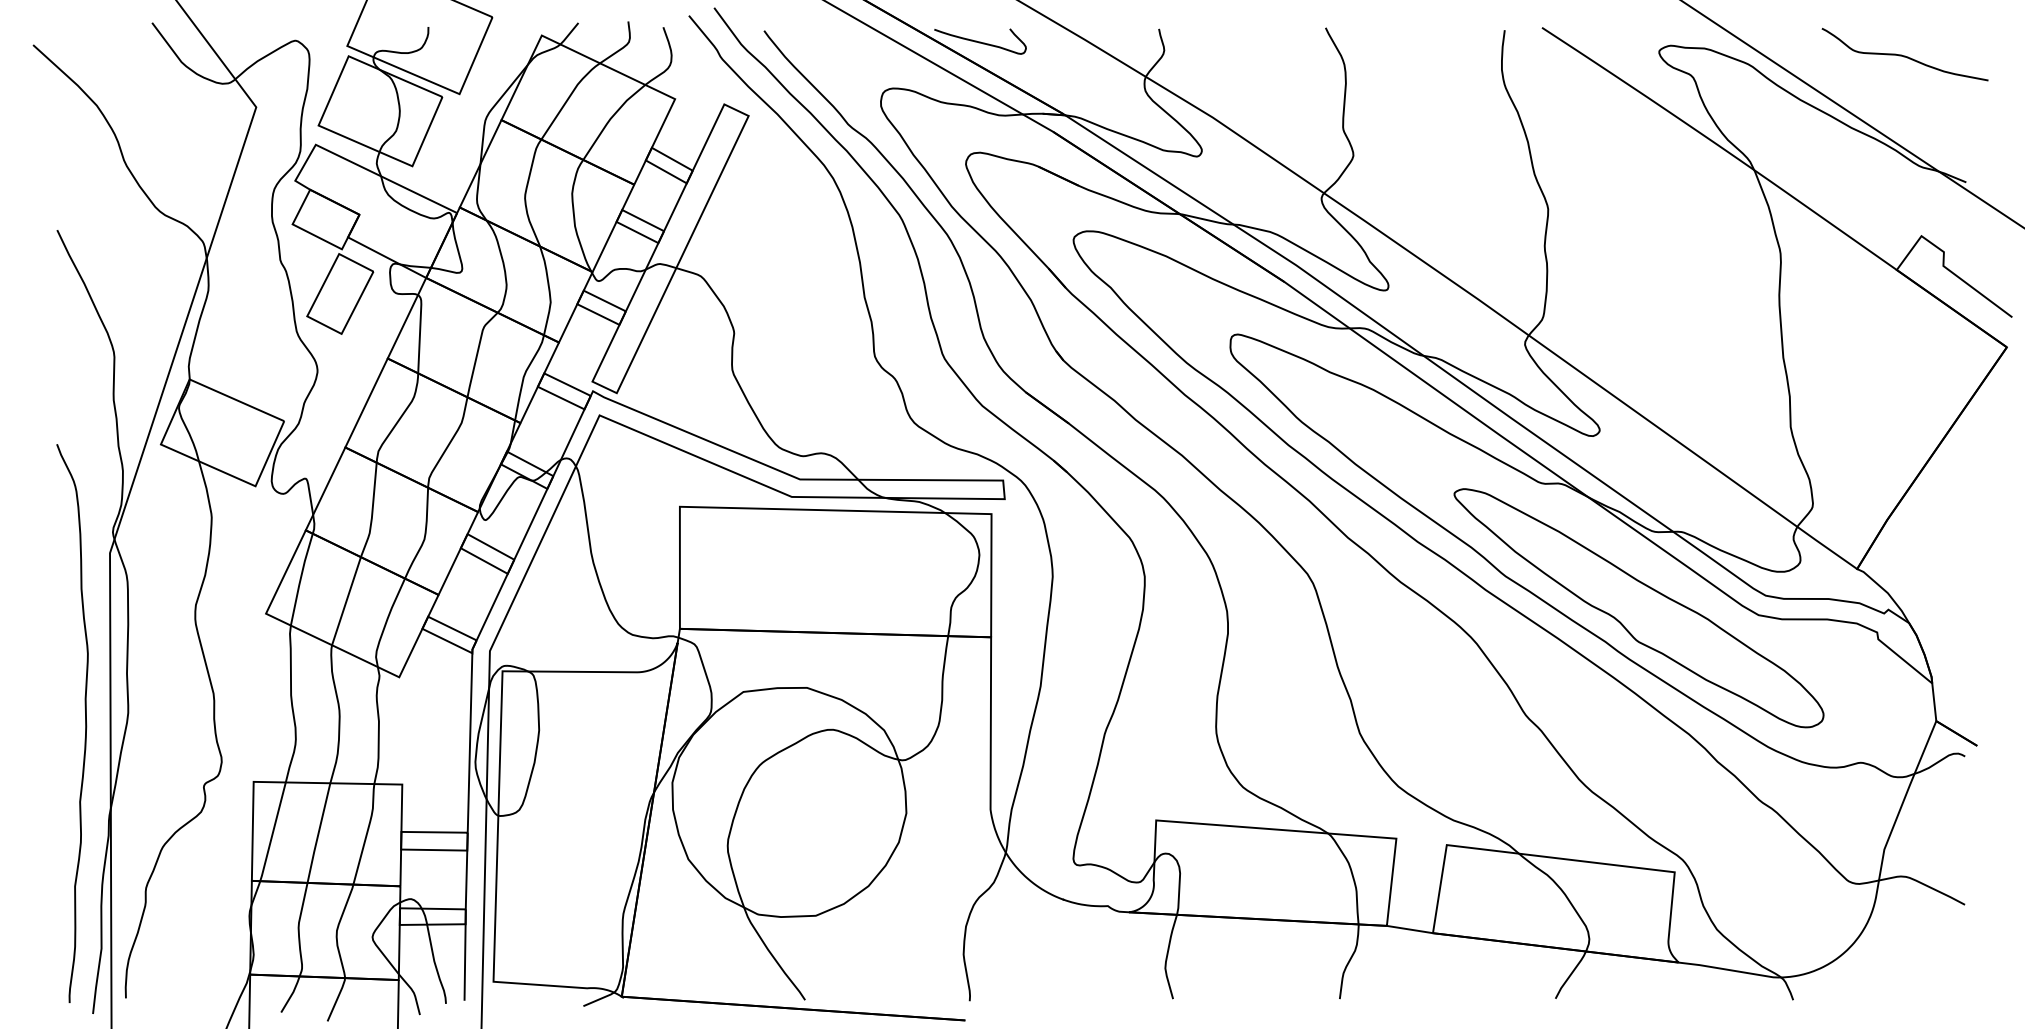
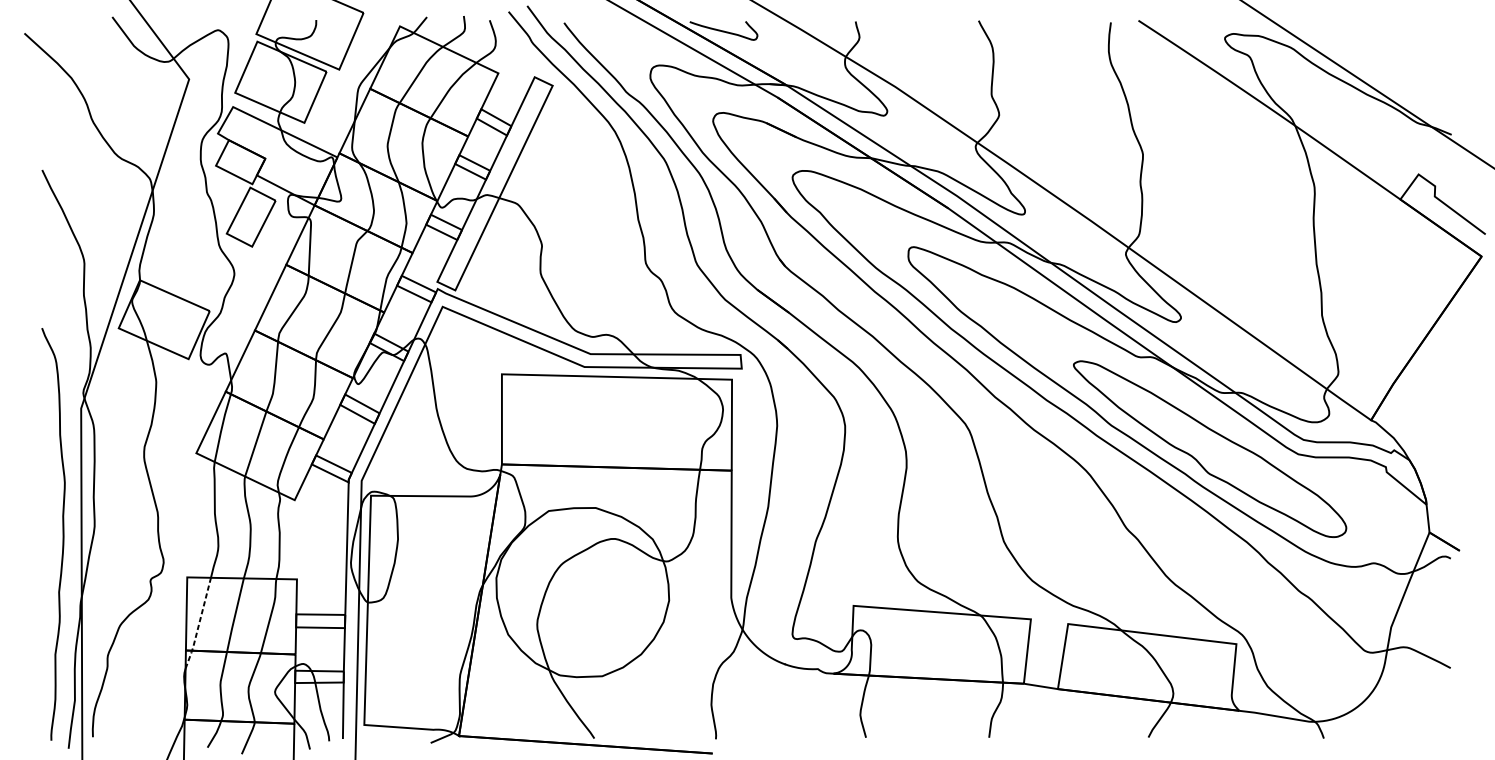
curve: (1904, 55) -> (1406, 41), removed
line: (269, 844) -> (198, 623), solid -> dashed

